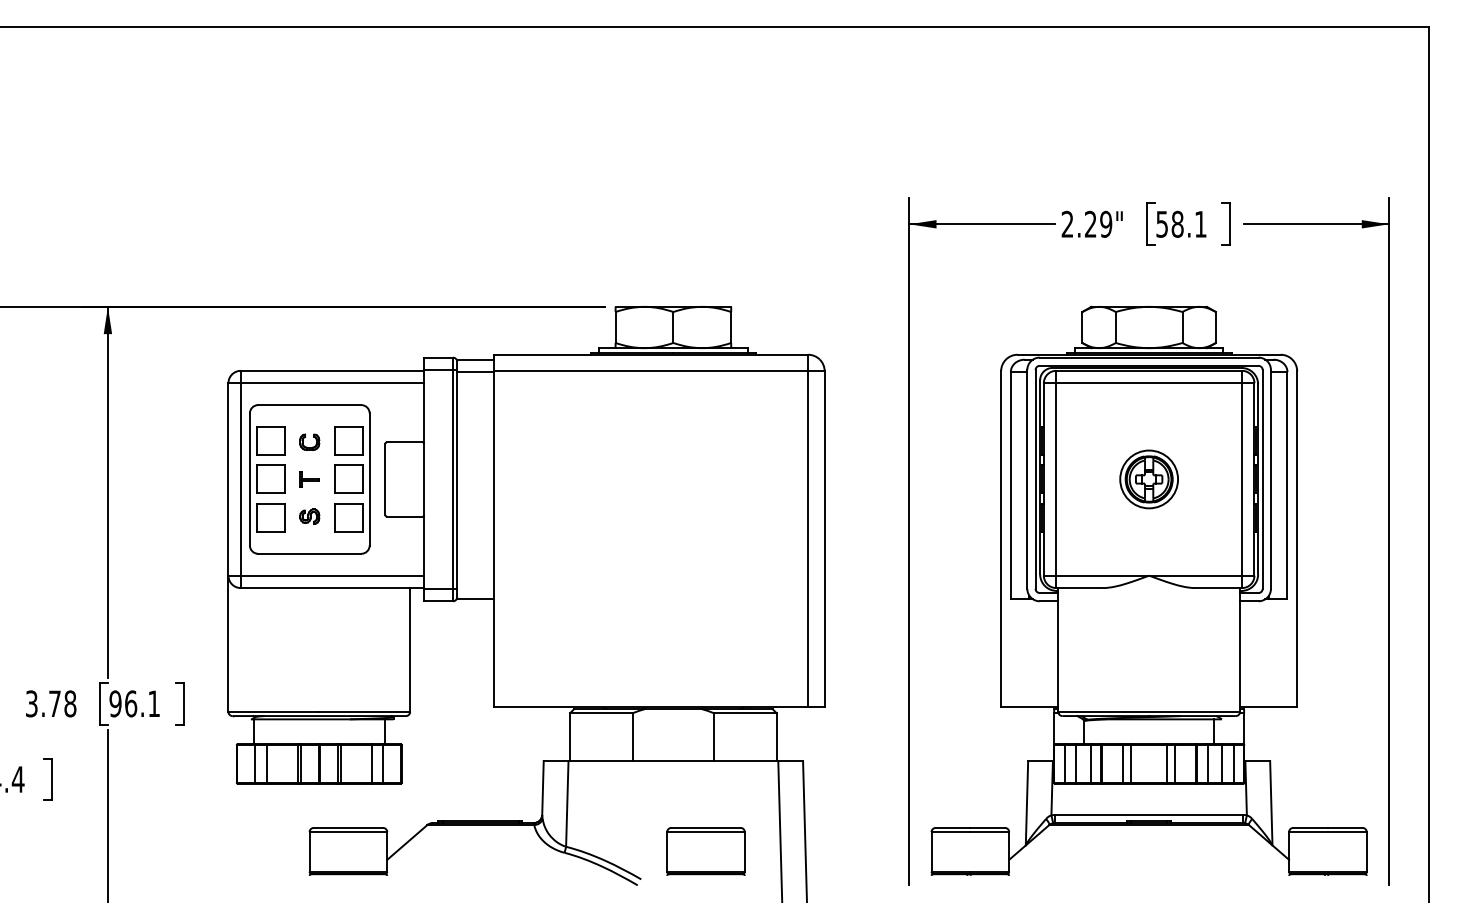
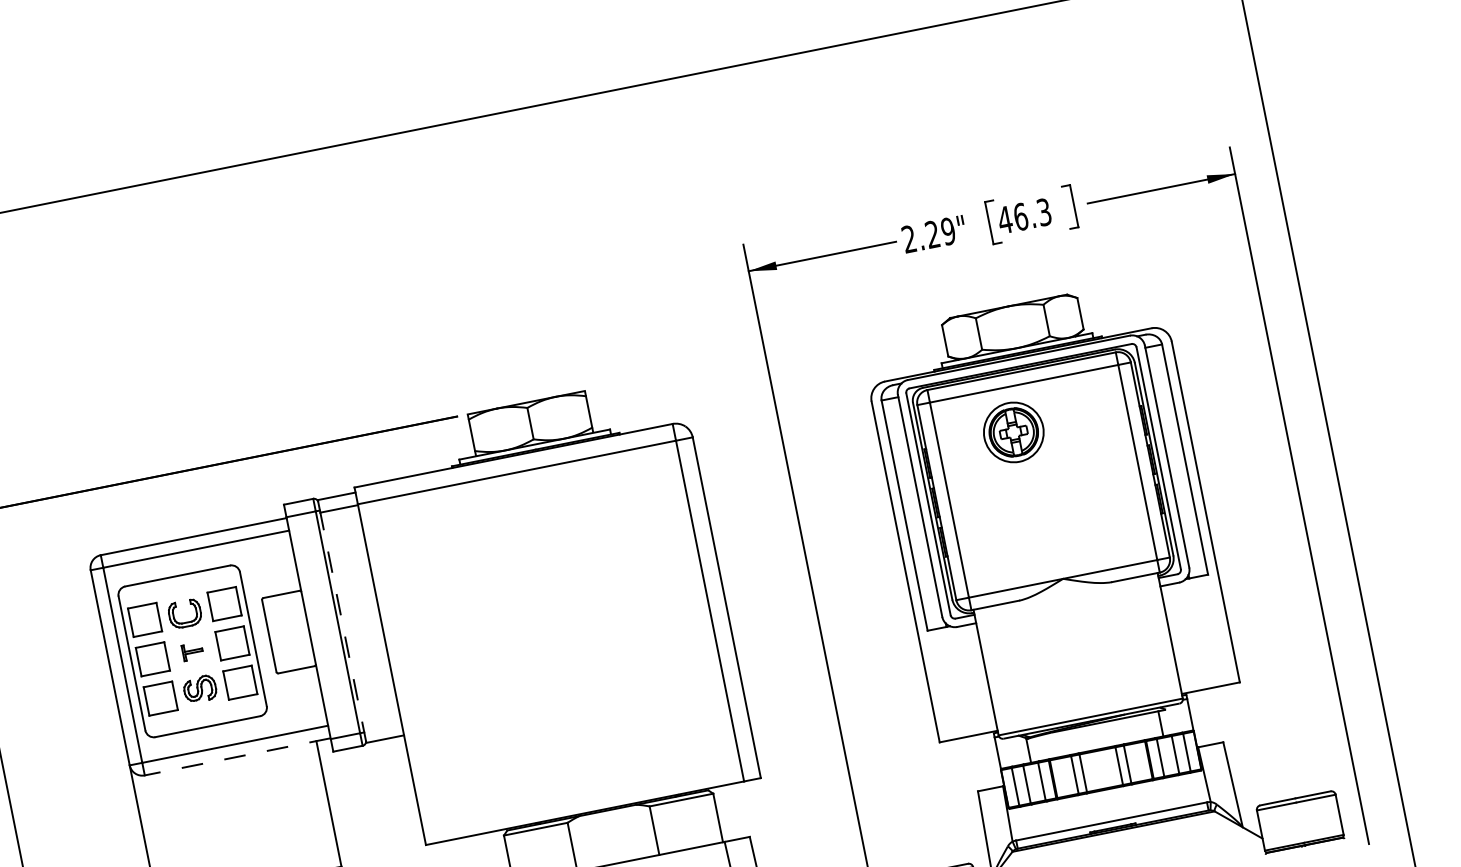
text: (1180, 223) -> (1023, 215), 58.1 -> 46.3
part: (309, 441) -> (184, 612), size x1.6
part: (1148, 479) -> (1013, 432), moved
line: (457, 485) -> (343, 627), solid -> dashed
part: (309, 516) -> (199, 688), size x1.6
line: (332, 588) -> (237, 757), solid -> dashed

